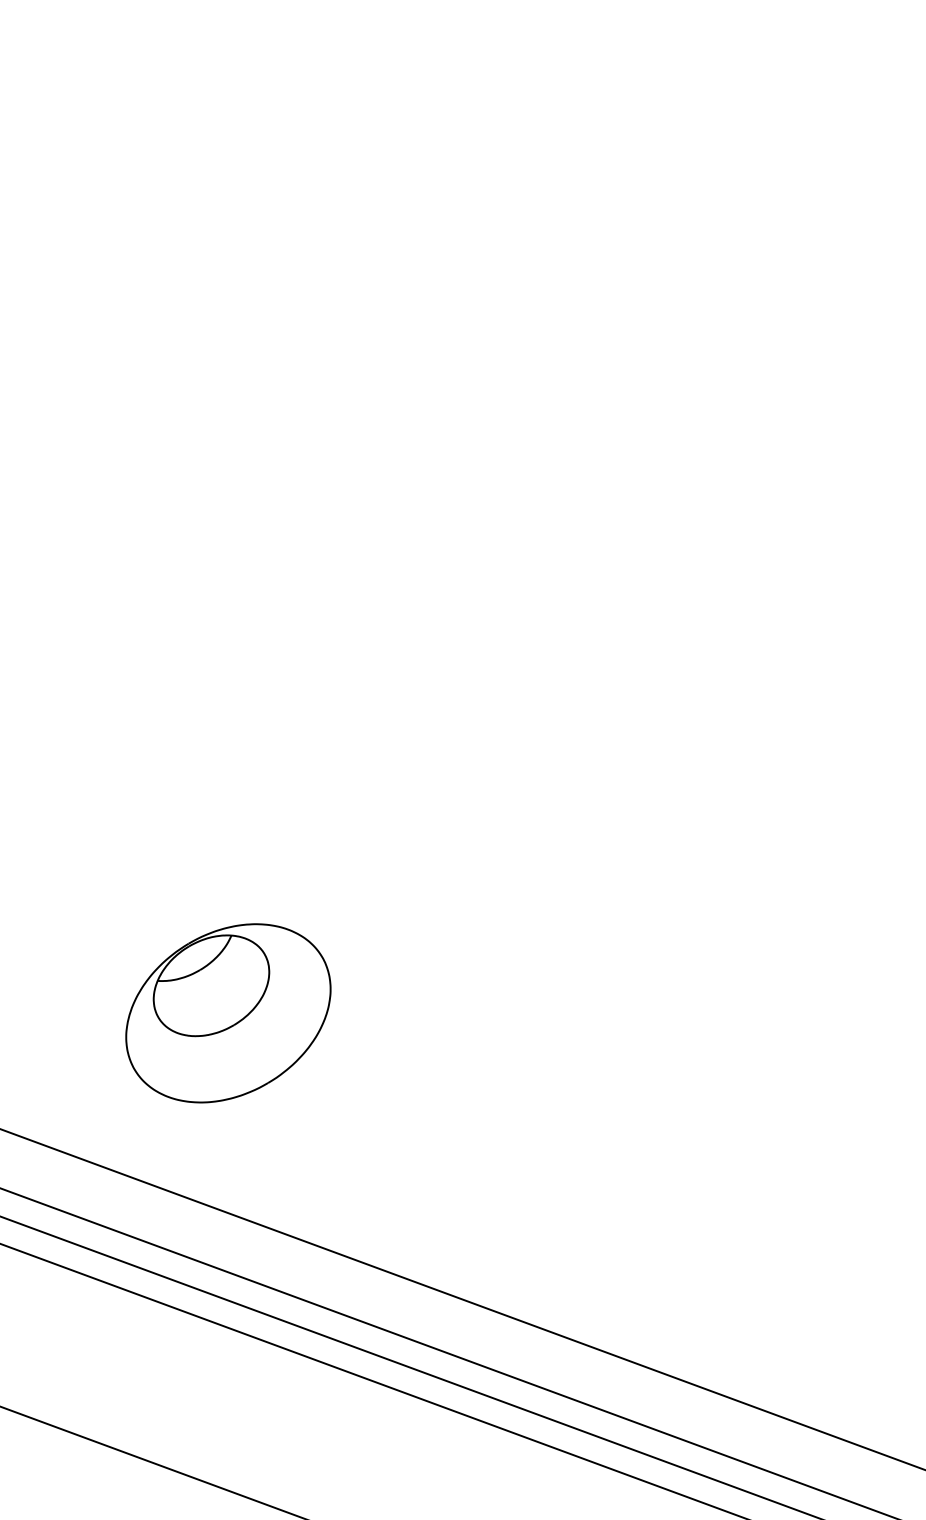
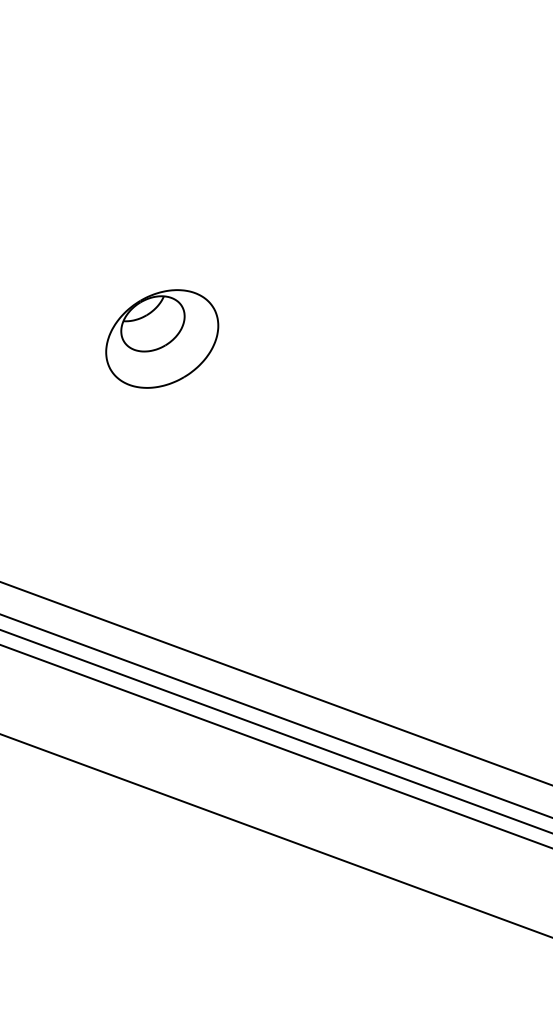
part: (228, 1012) -> (162, 338), moved

